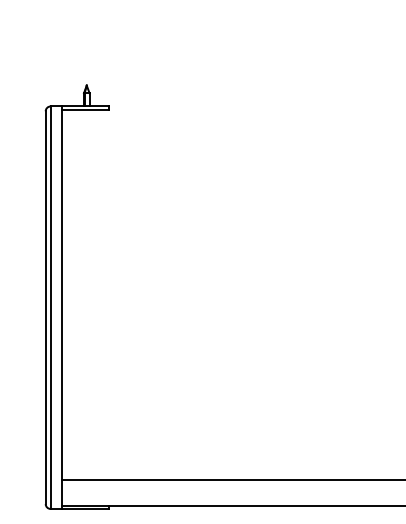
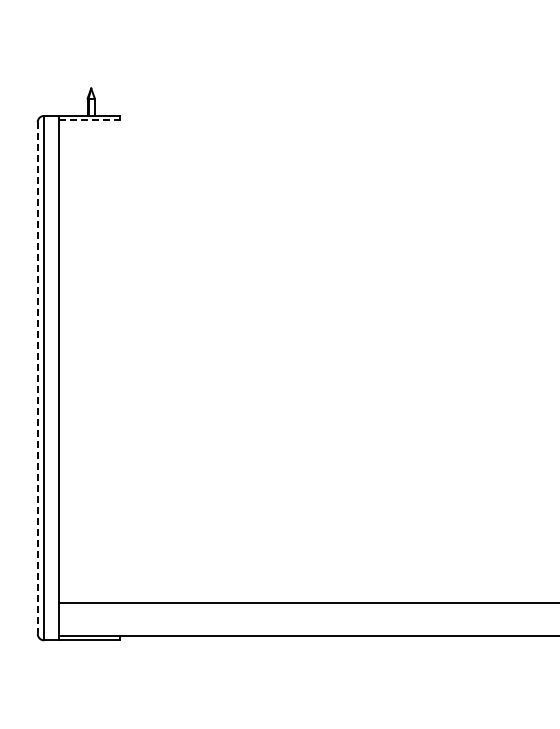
line: (85, 110) -> (89, 120), solid -> dashed
line: (45, 307) -> (37, 378), solid -> dashed

